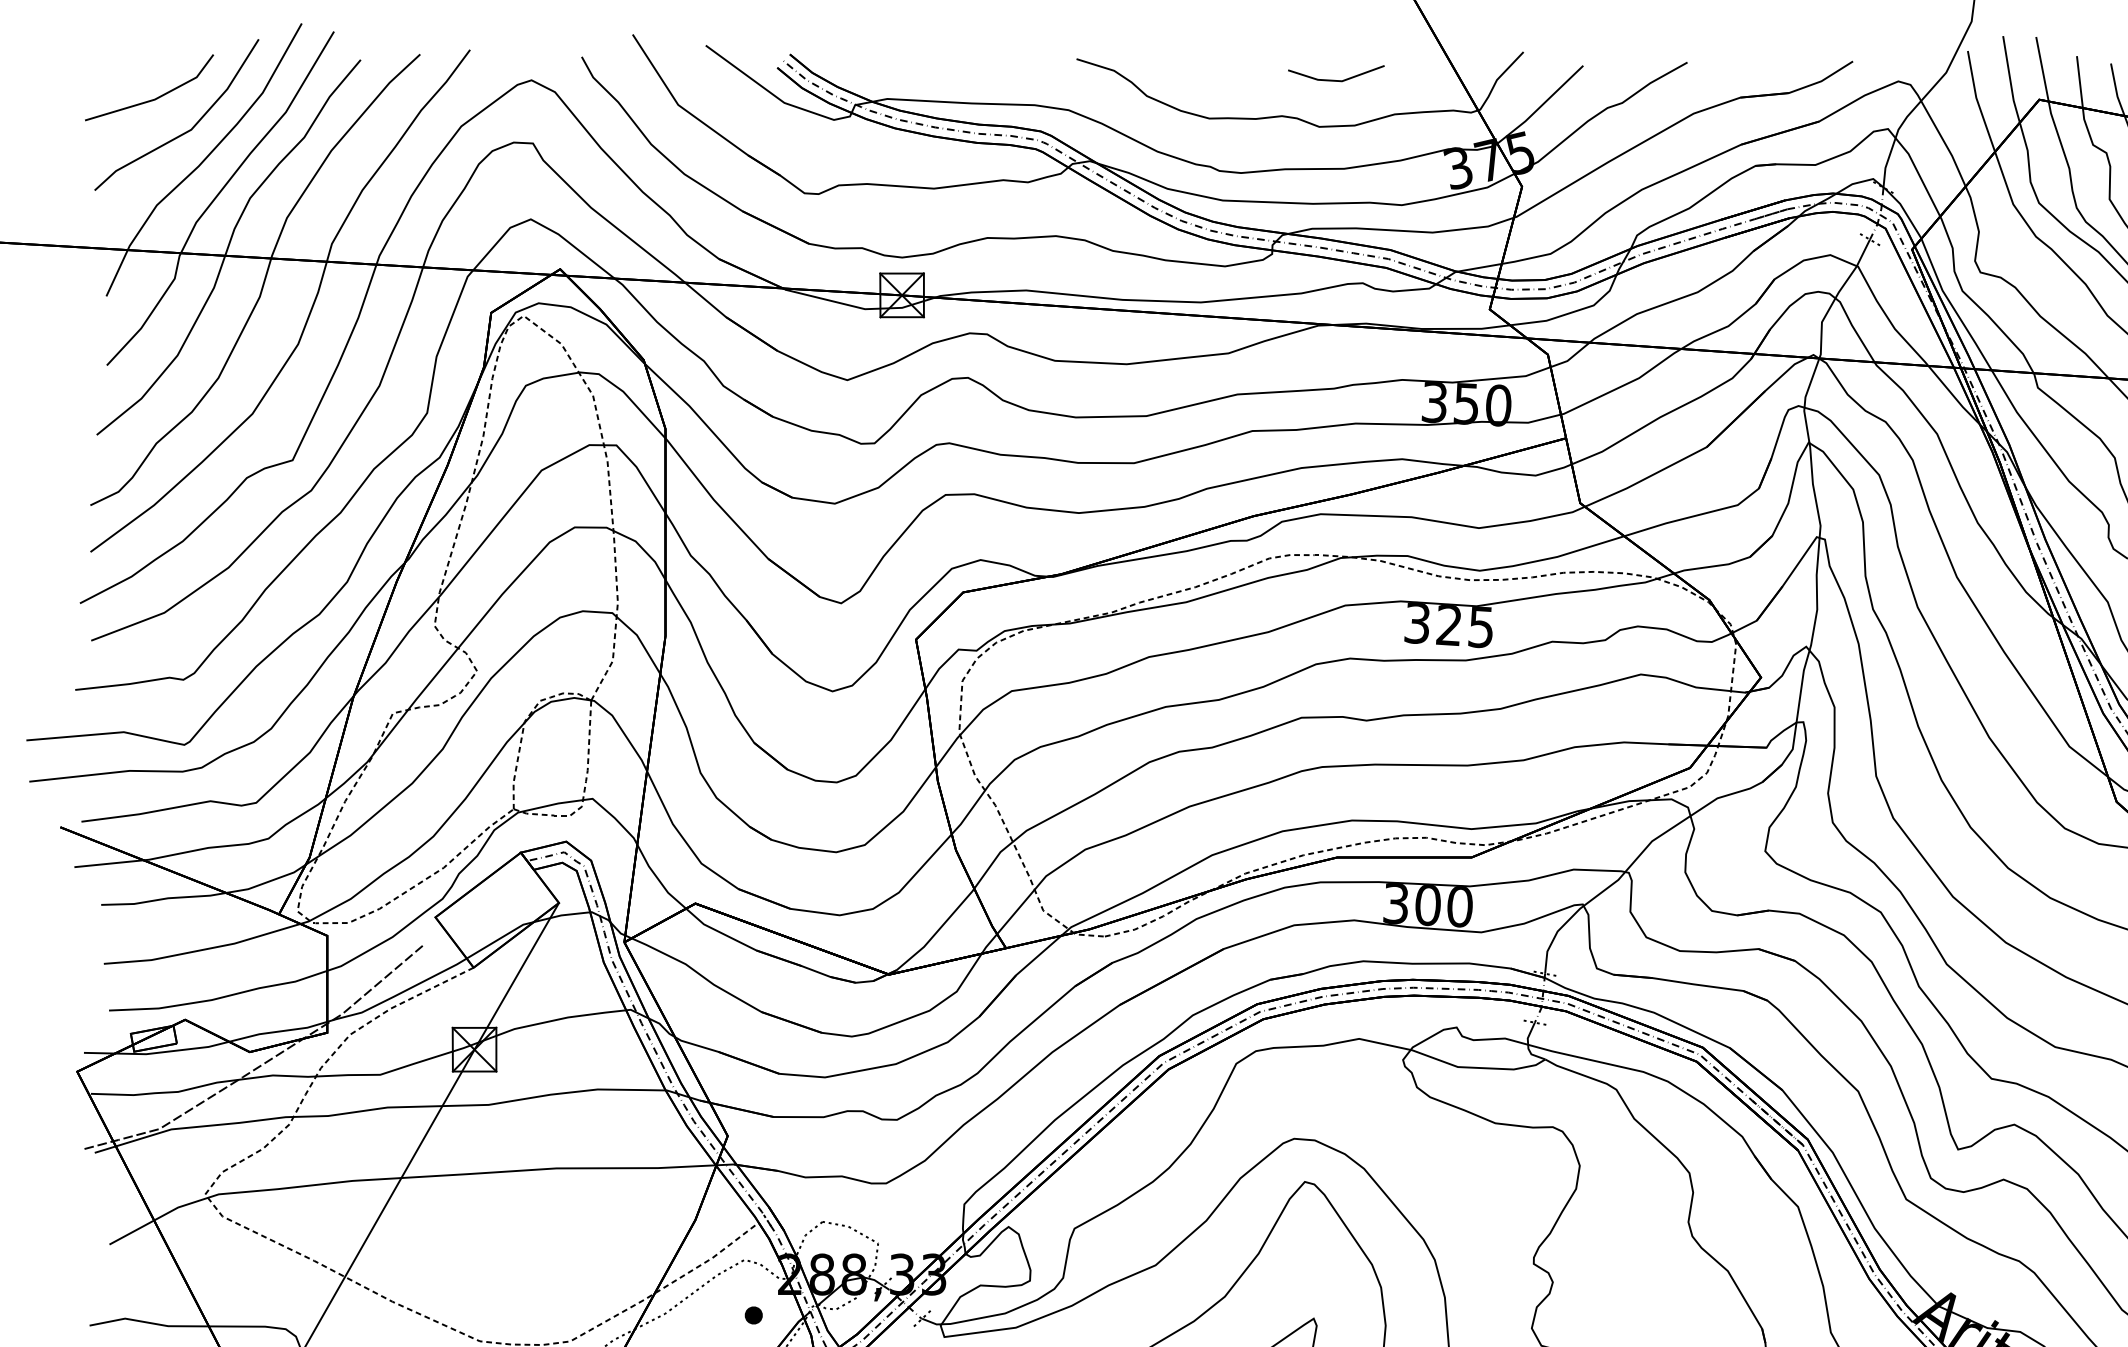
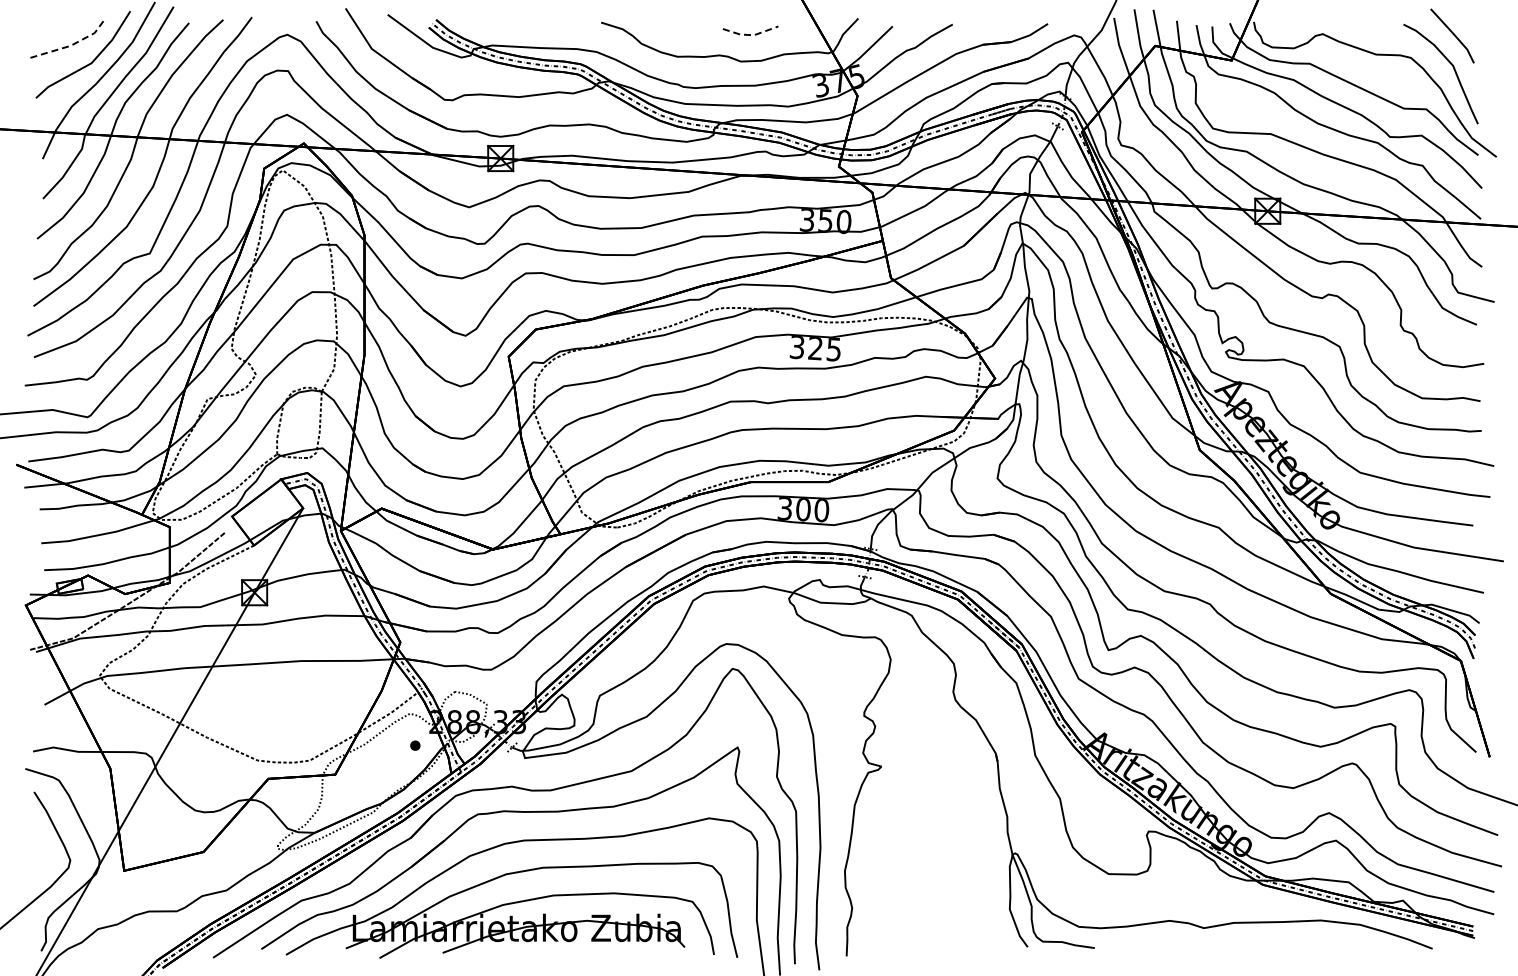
line: (1336, 81) -> (750, 35), solid -> dashed
line: (158, 97) -> (72, 44), solid -> dashed

